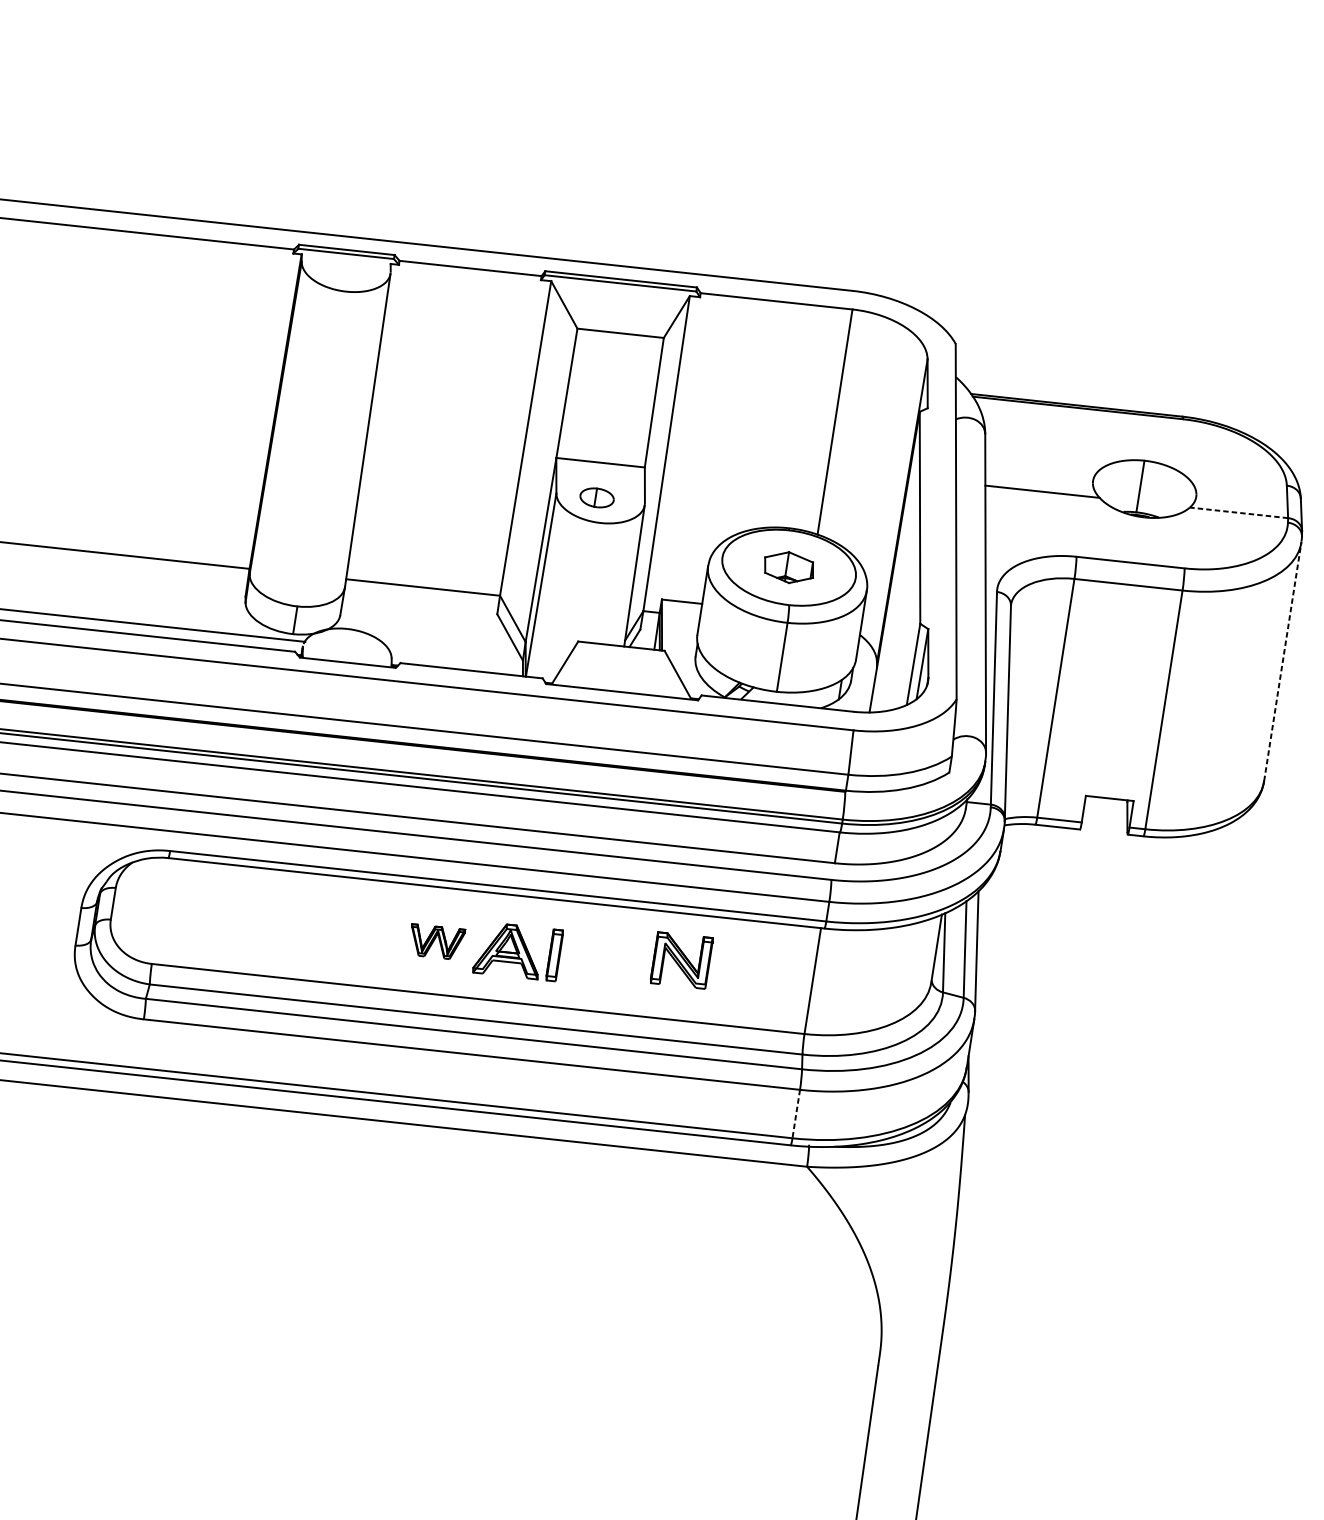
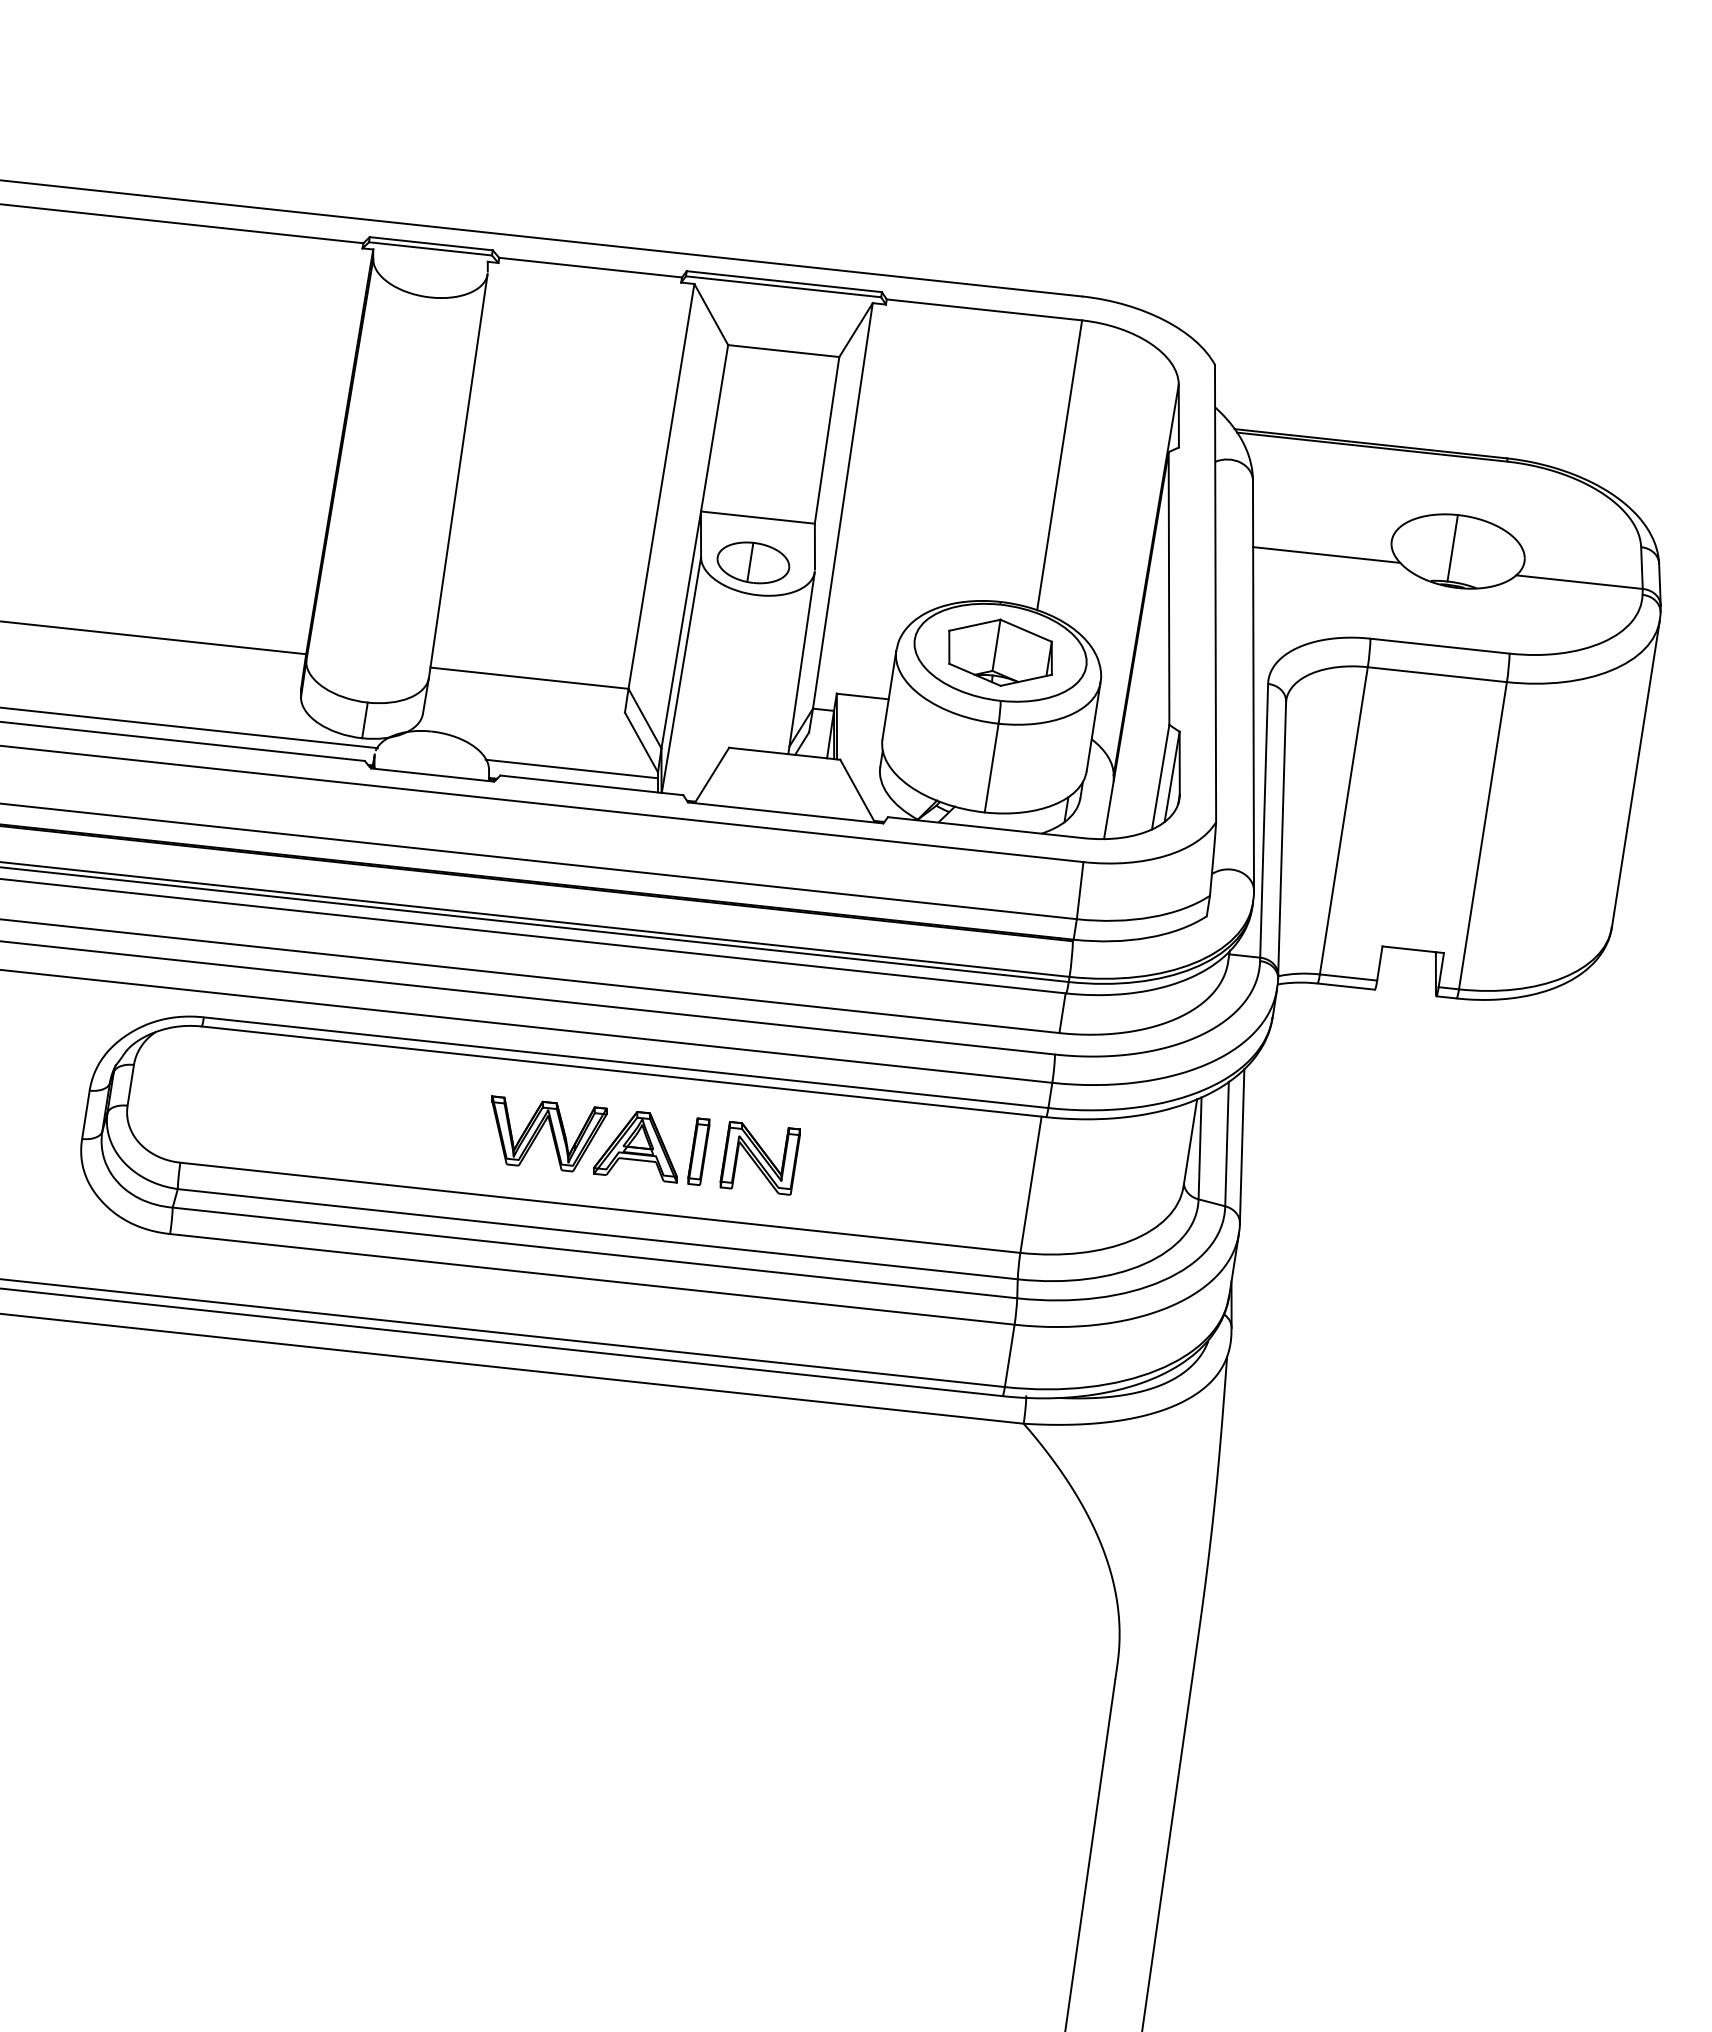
part: (597, 497) -> (753, 562), size x1.67
line: (1238, 513) -> (1579, 582), dashed -> solid
part: (789, 567) -> (1000, 652), size x1.67
line: (455, 657) -> (571, 768), added
line: (1282, 661) -> (1635, 773), dashed -> solid
part: (438, 941) -> (549, 1133), size x1.67
part: (681, 960) -> (759, 1158), moved
line: (796, 1113) -> (1009, 1355), dashed -> solid

